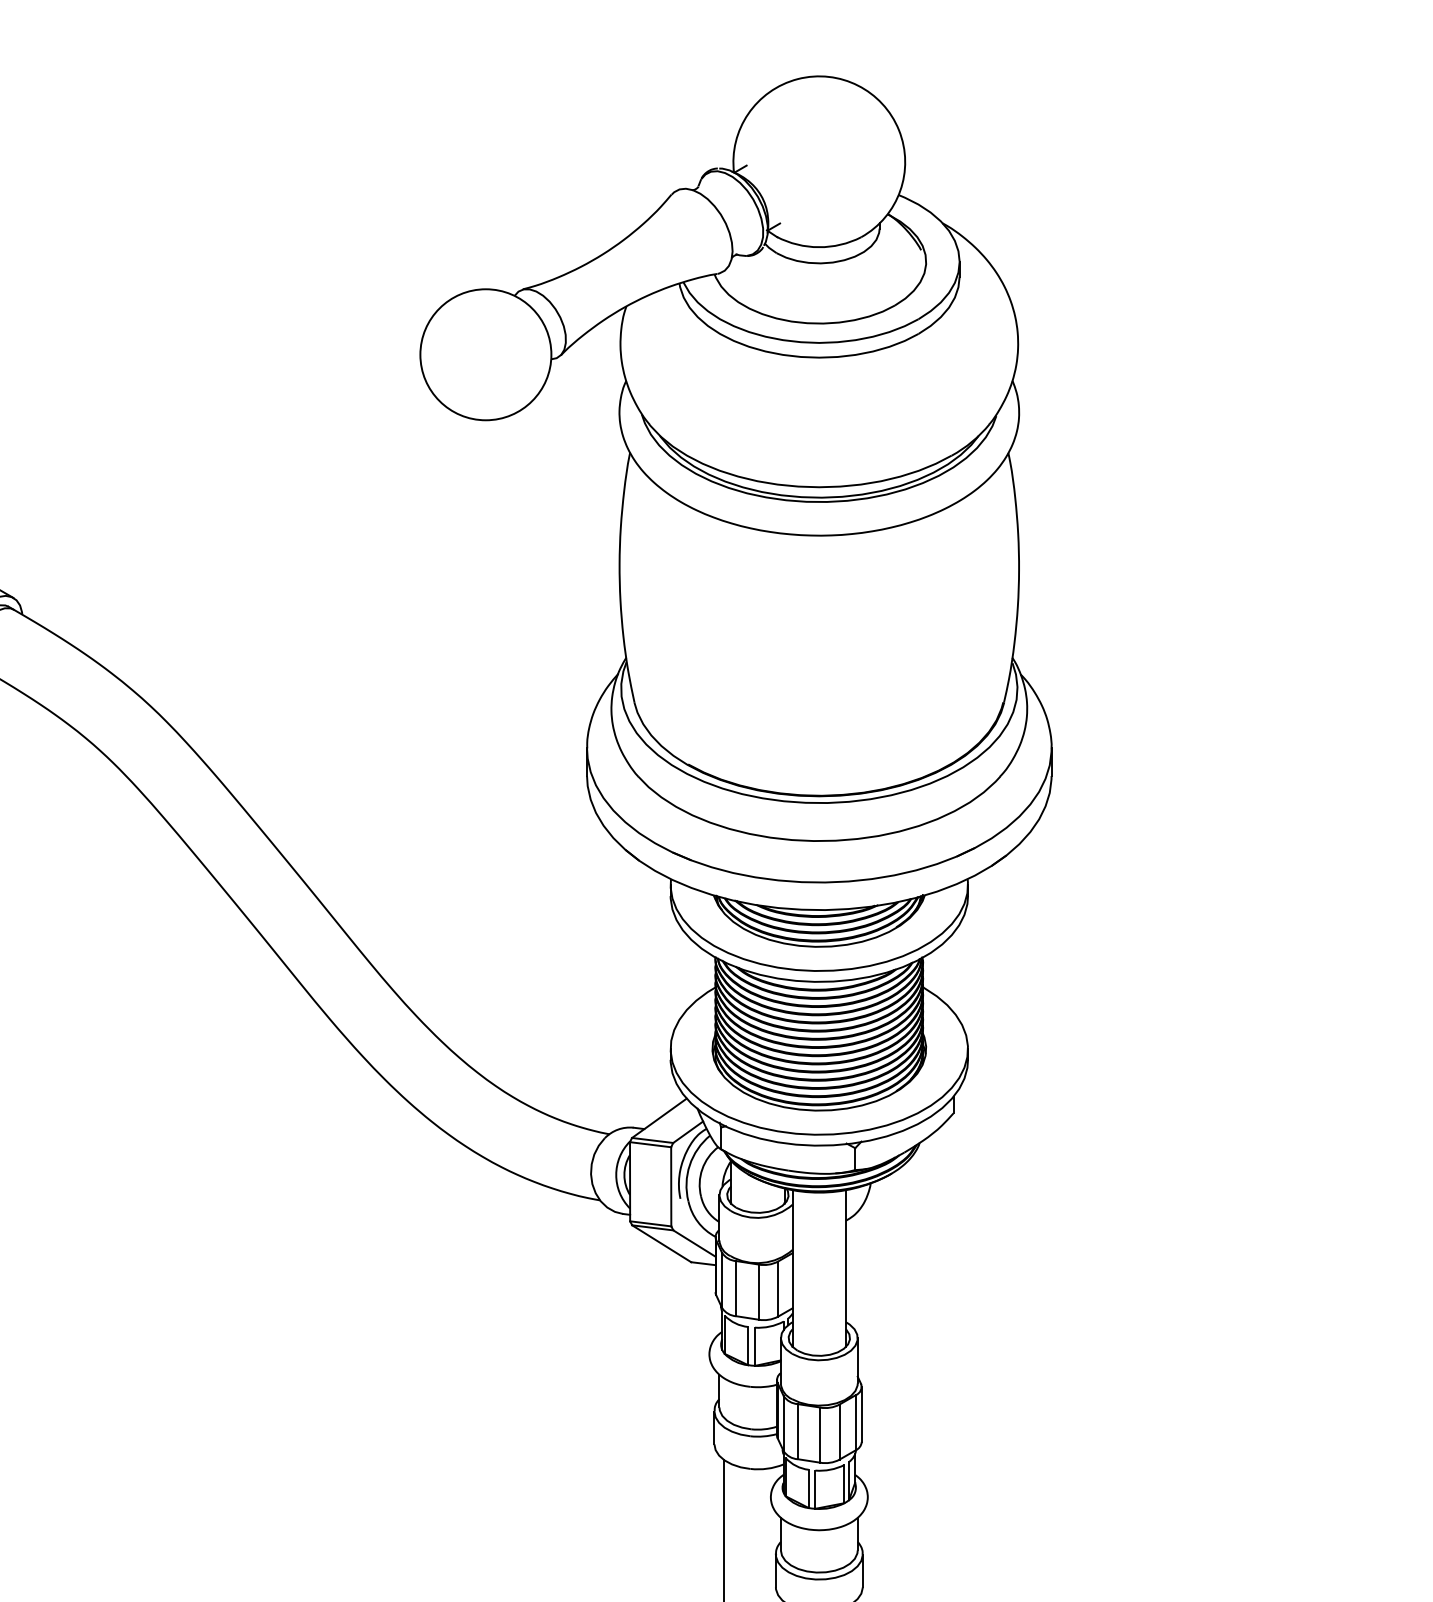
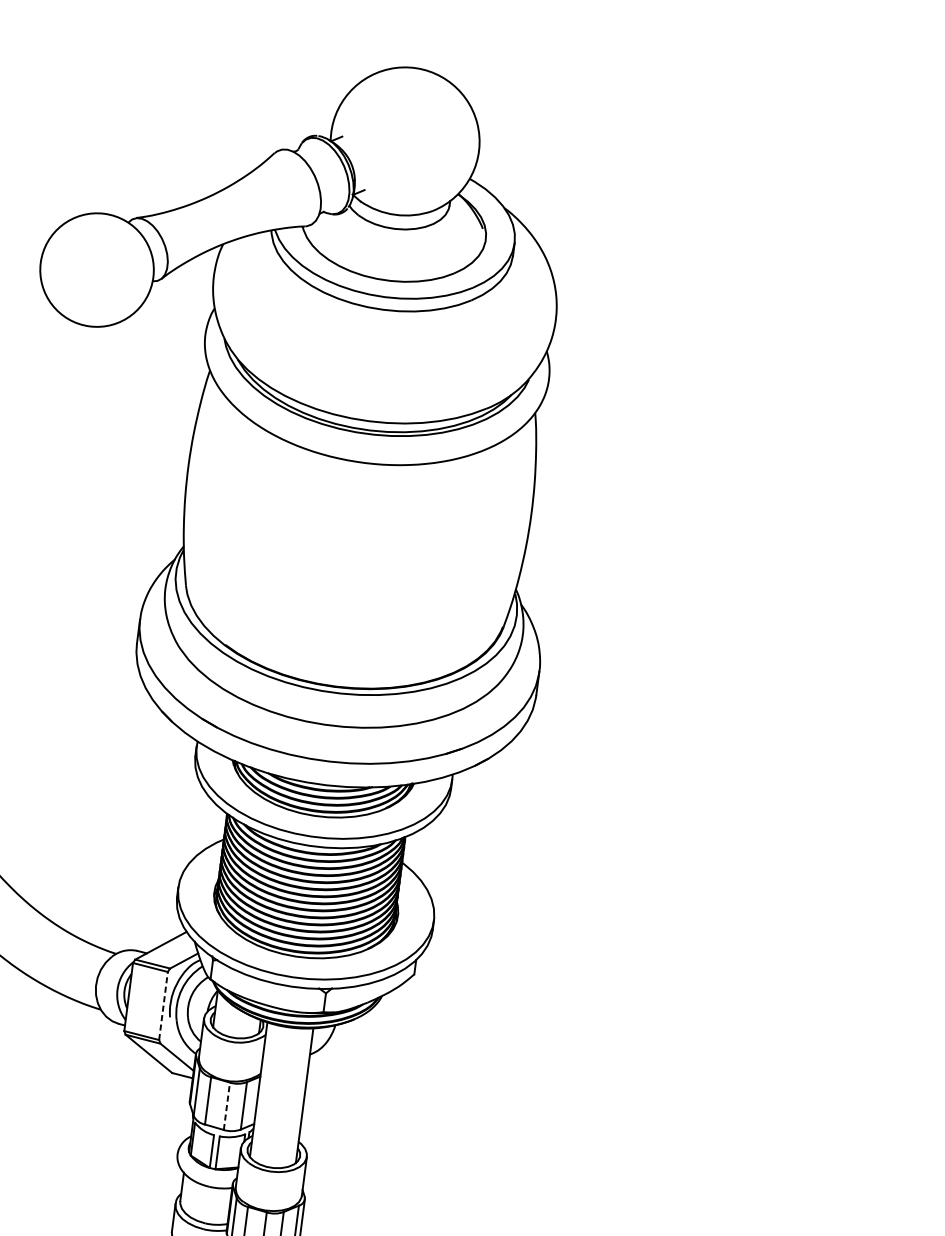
line: (671, 1186) -> (163, 1005), solid -> dashed
line: (758, 1292) -> (226, 1106), solid -> dashed

